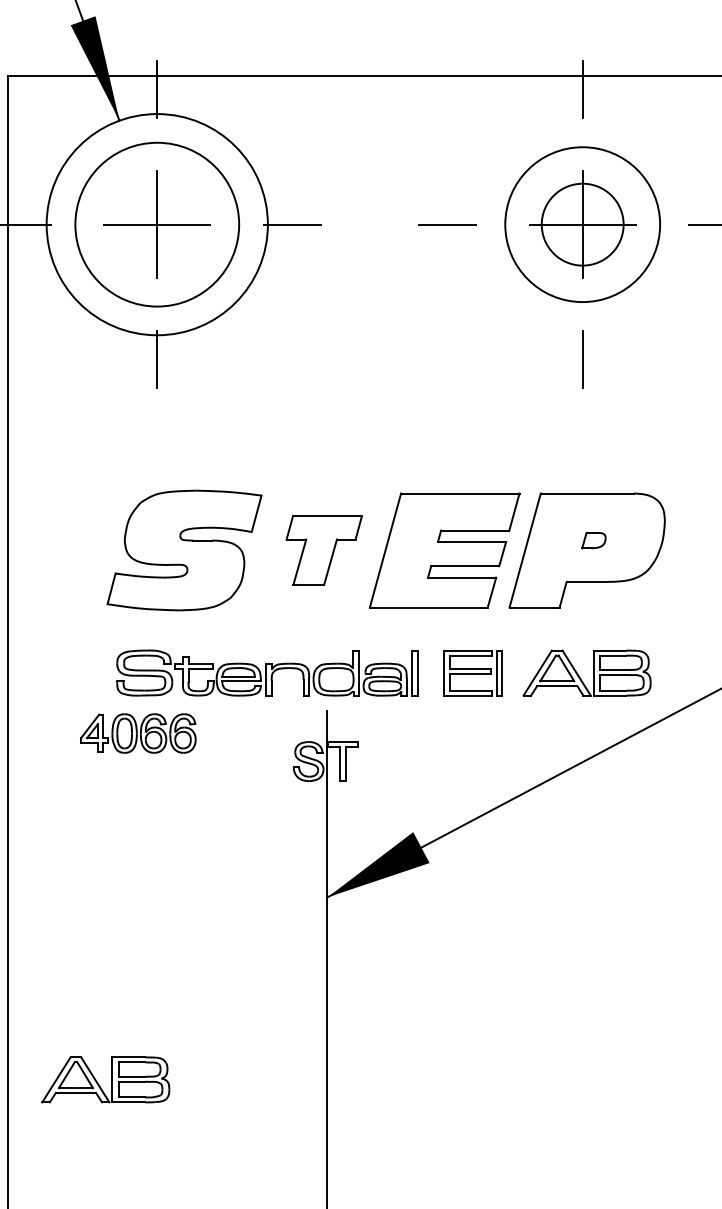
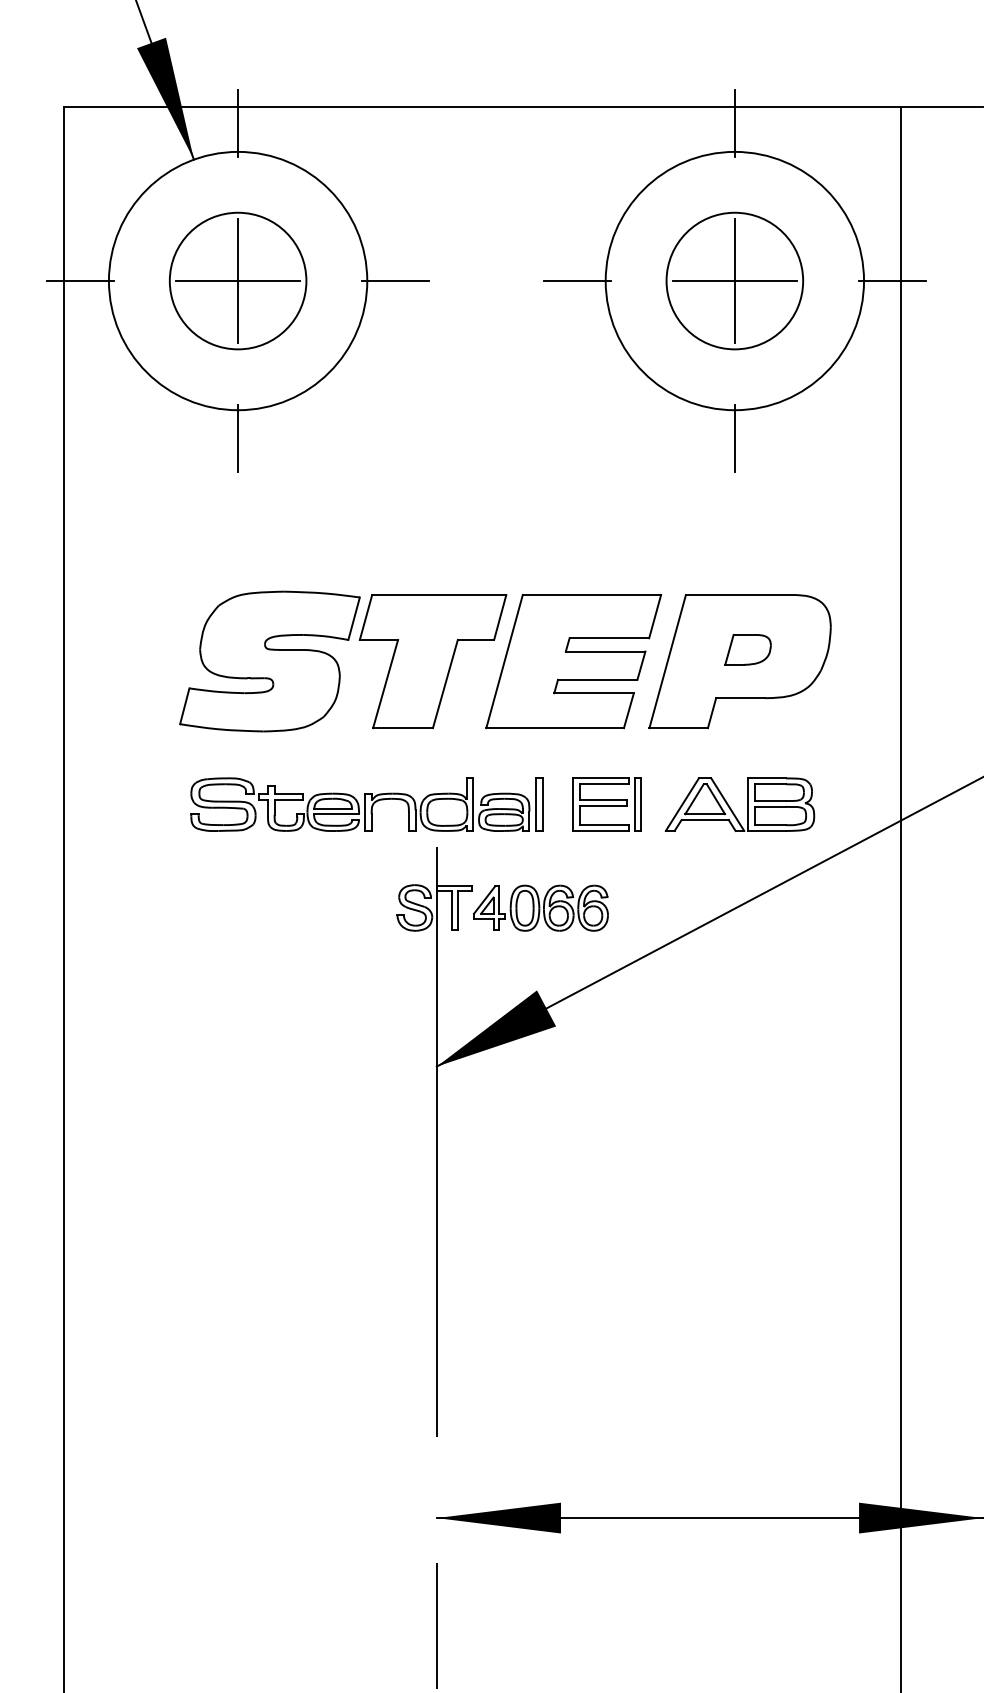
circle: (156, 224) -> (237, 280), size x0.71
circle: (582, 224) -> (734, 280), size x1.43
circle: (582, 224) -> (734, 280), size x1.43
part: (593, 540) -> (747, 649), size x1.67
part: (323, 550) -> (432, 661), size x1.67
part: (137, 732) -> (540, 907), moved
part: (112, 1079) -> (185, 1279), removed

